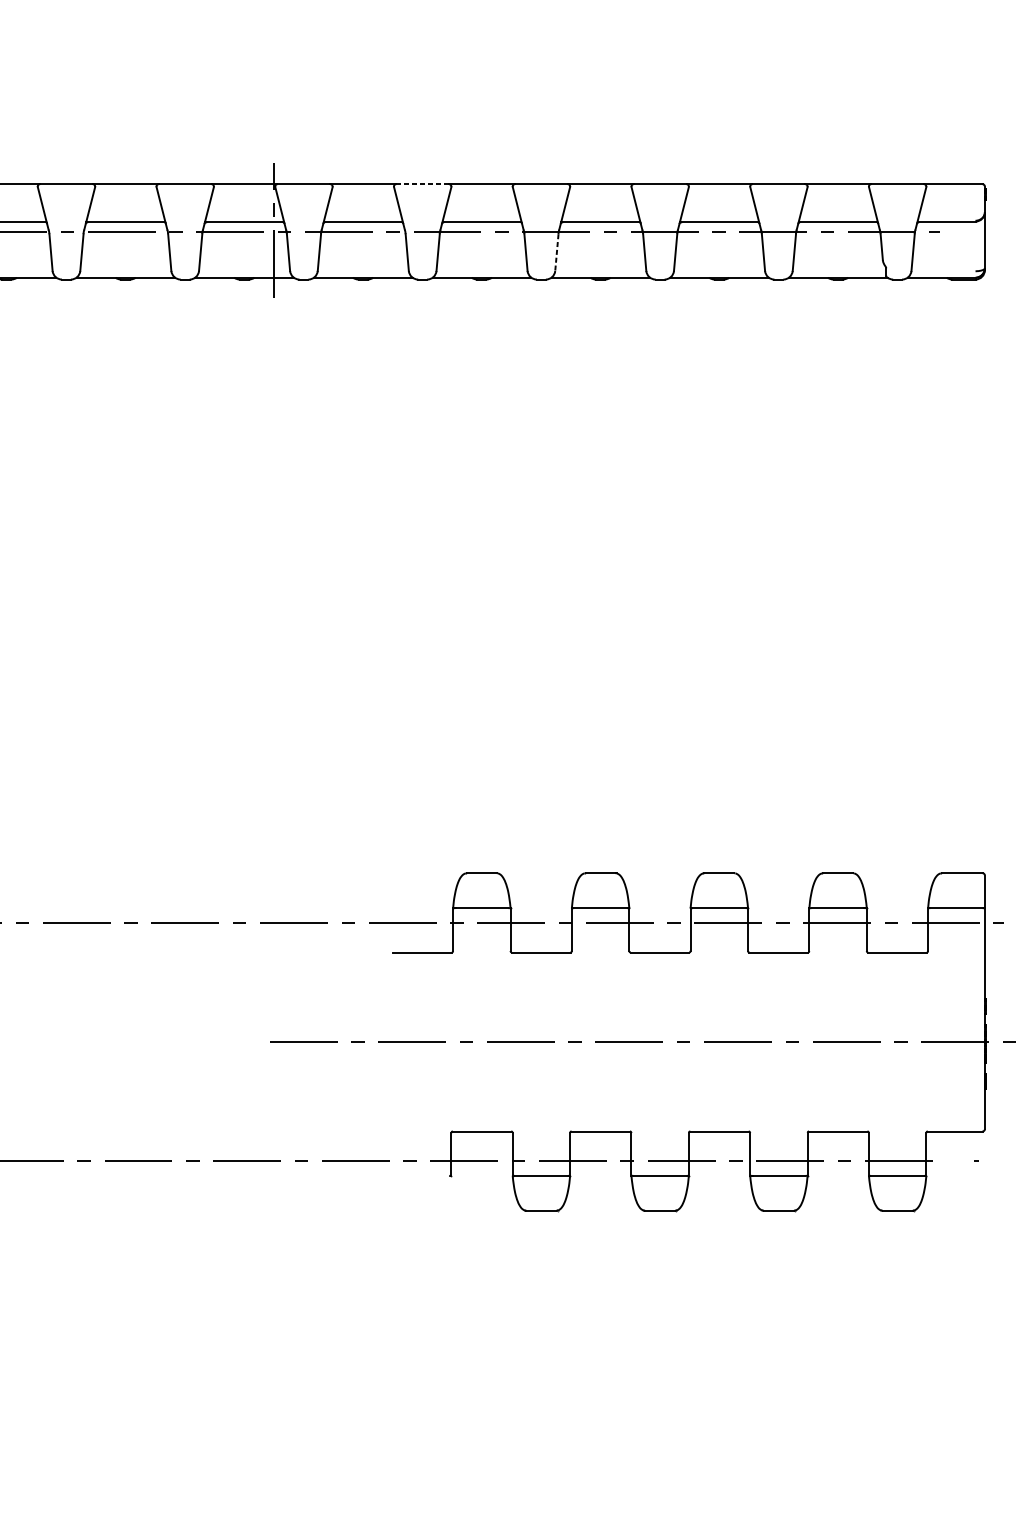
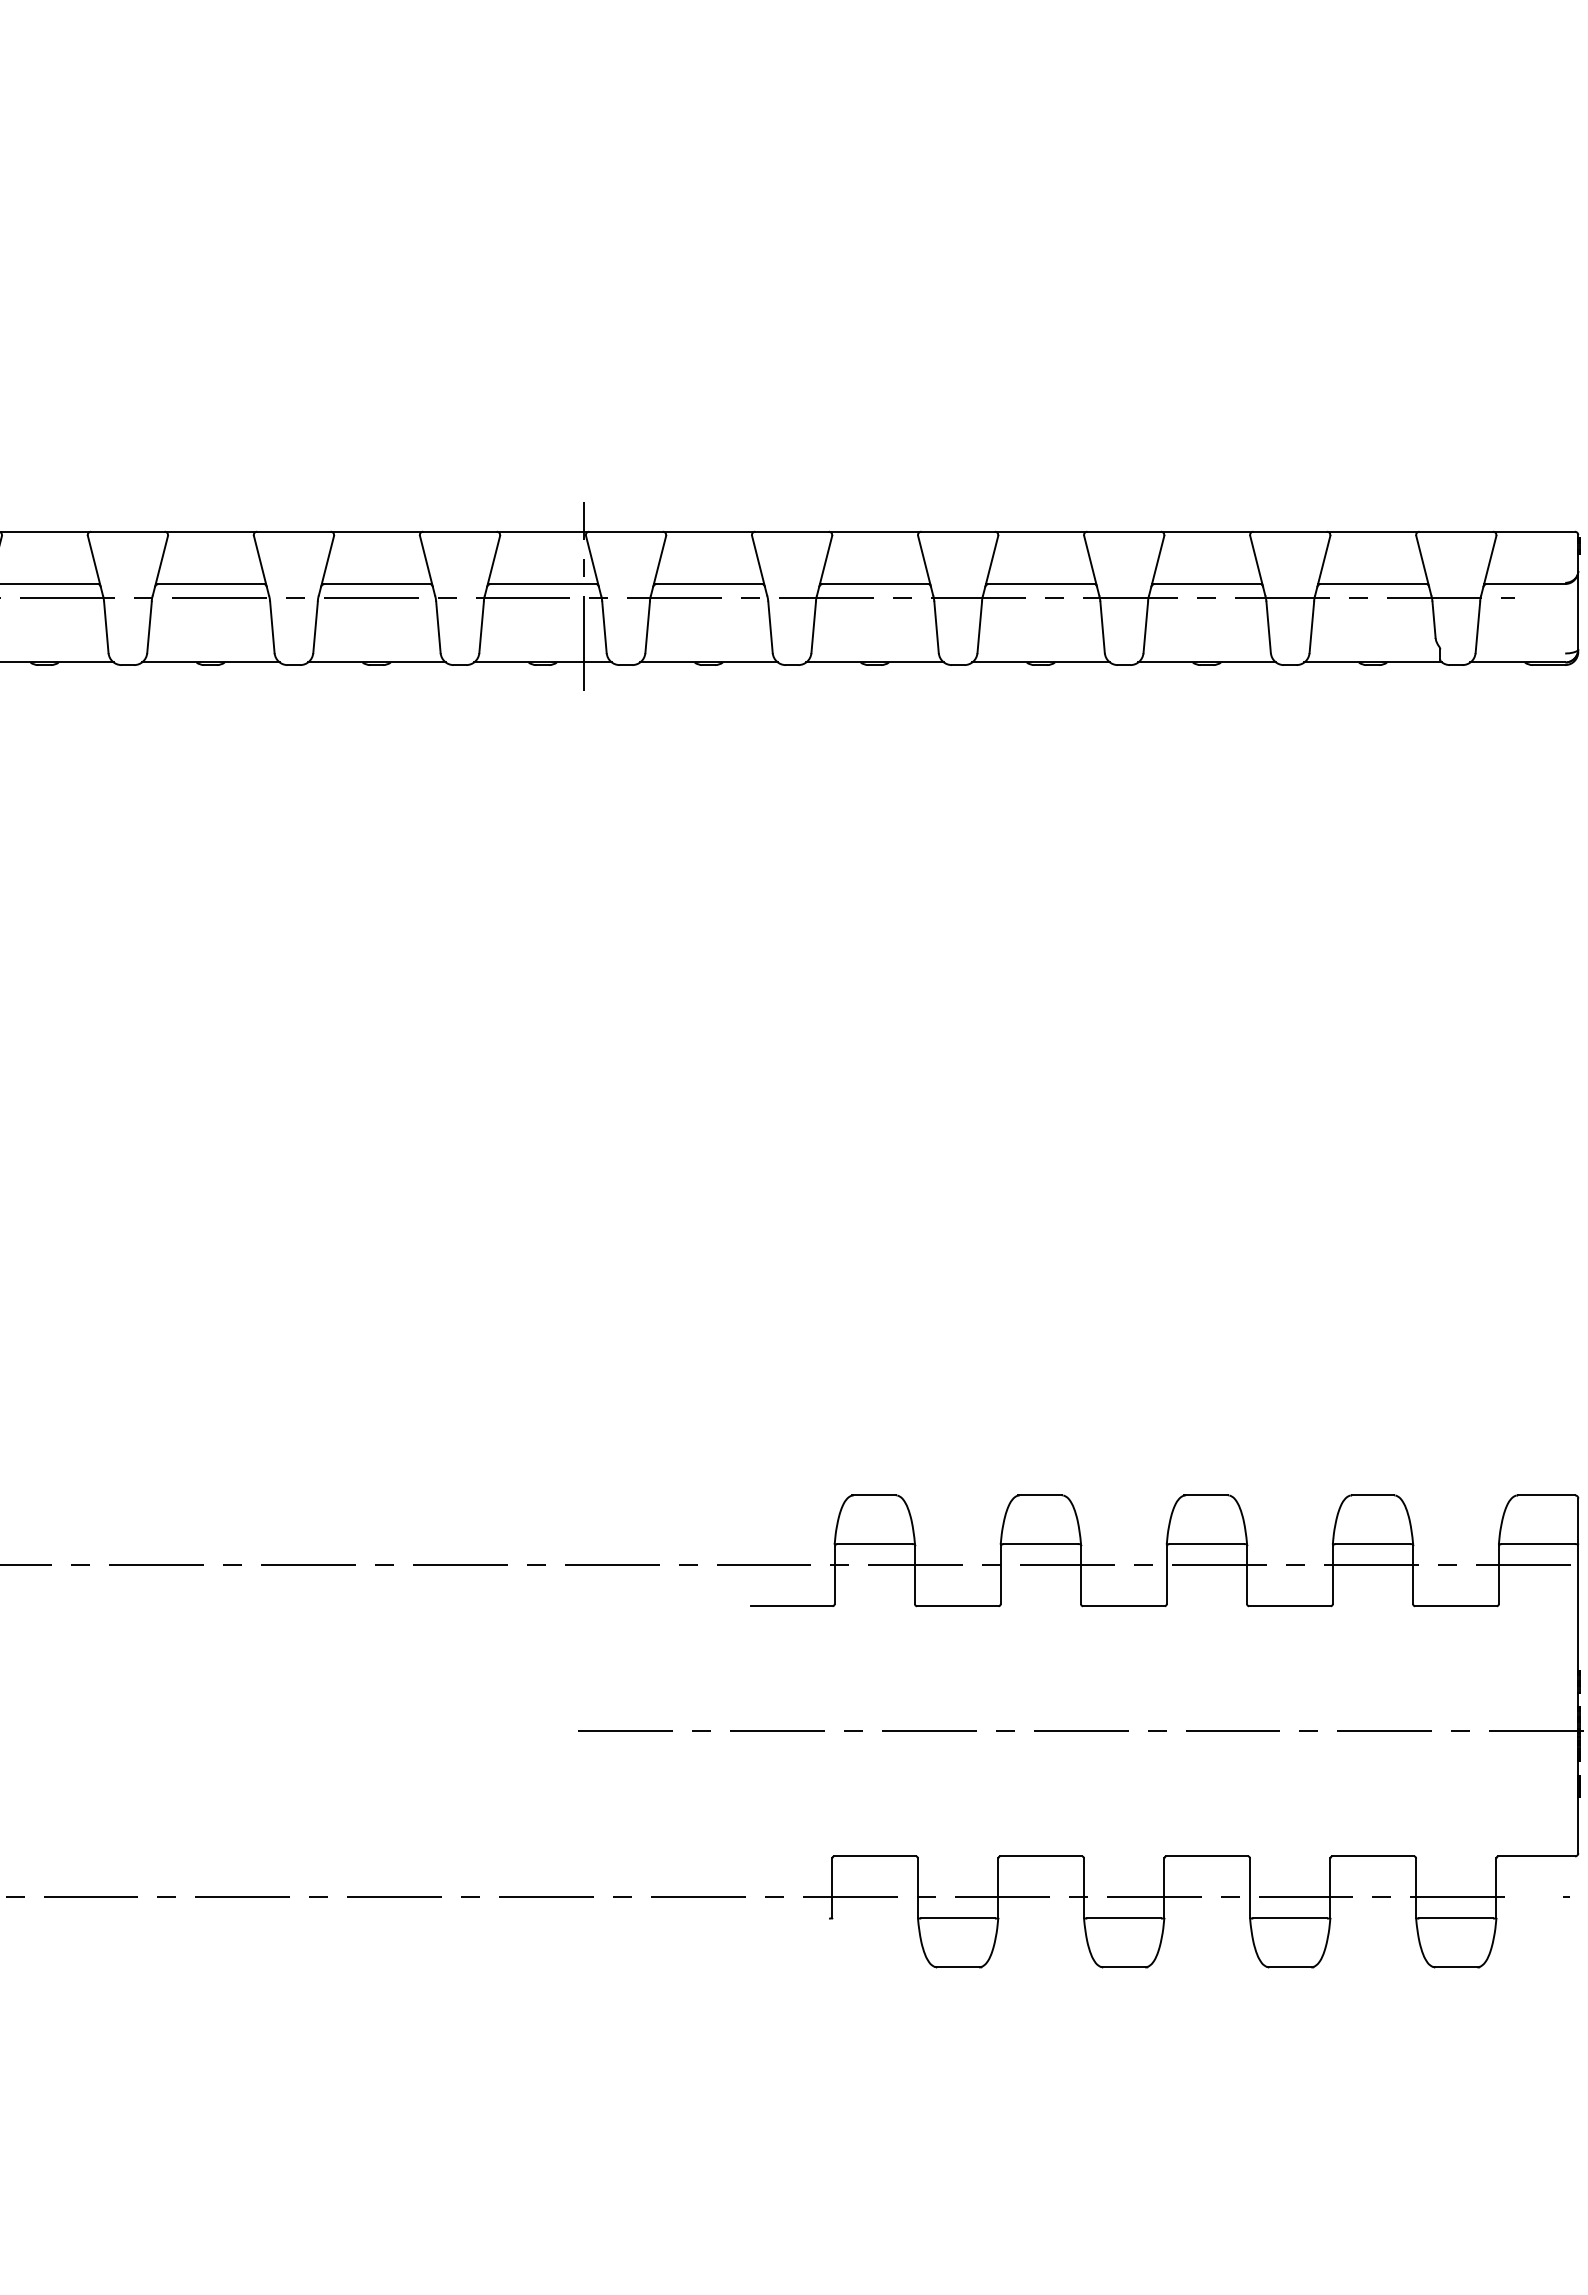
line: (422, 184) -> (792, 531), dashed -> solid
line: (556, 252) -> (979, 627), dashed -> solid

